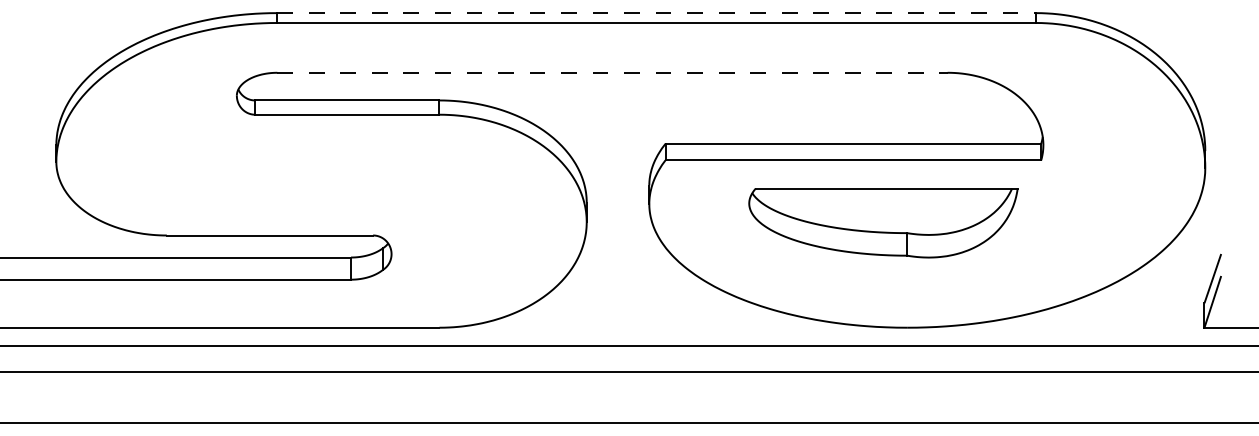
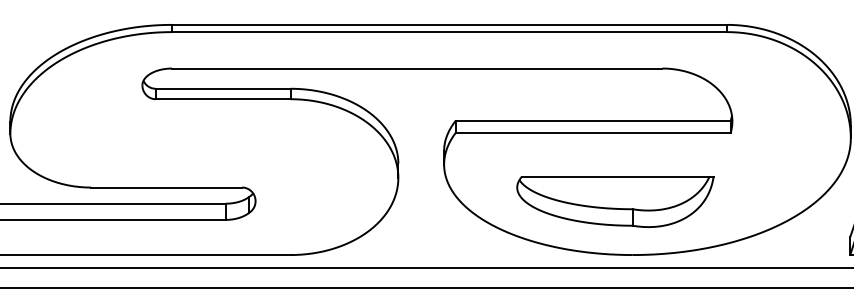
line: (657, 13) -> (450, 25), dashed -> solid
line: (612, 72) -> (417, 68), dashed -> solid
part: (883, 223) -> (615, 202), moved

